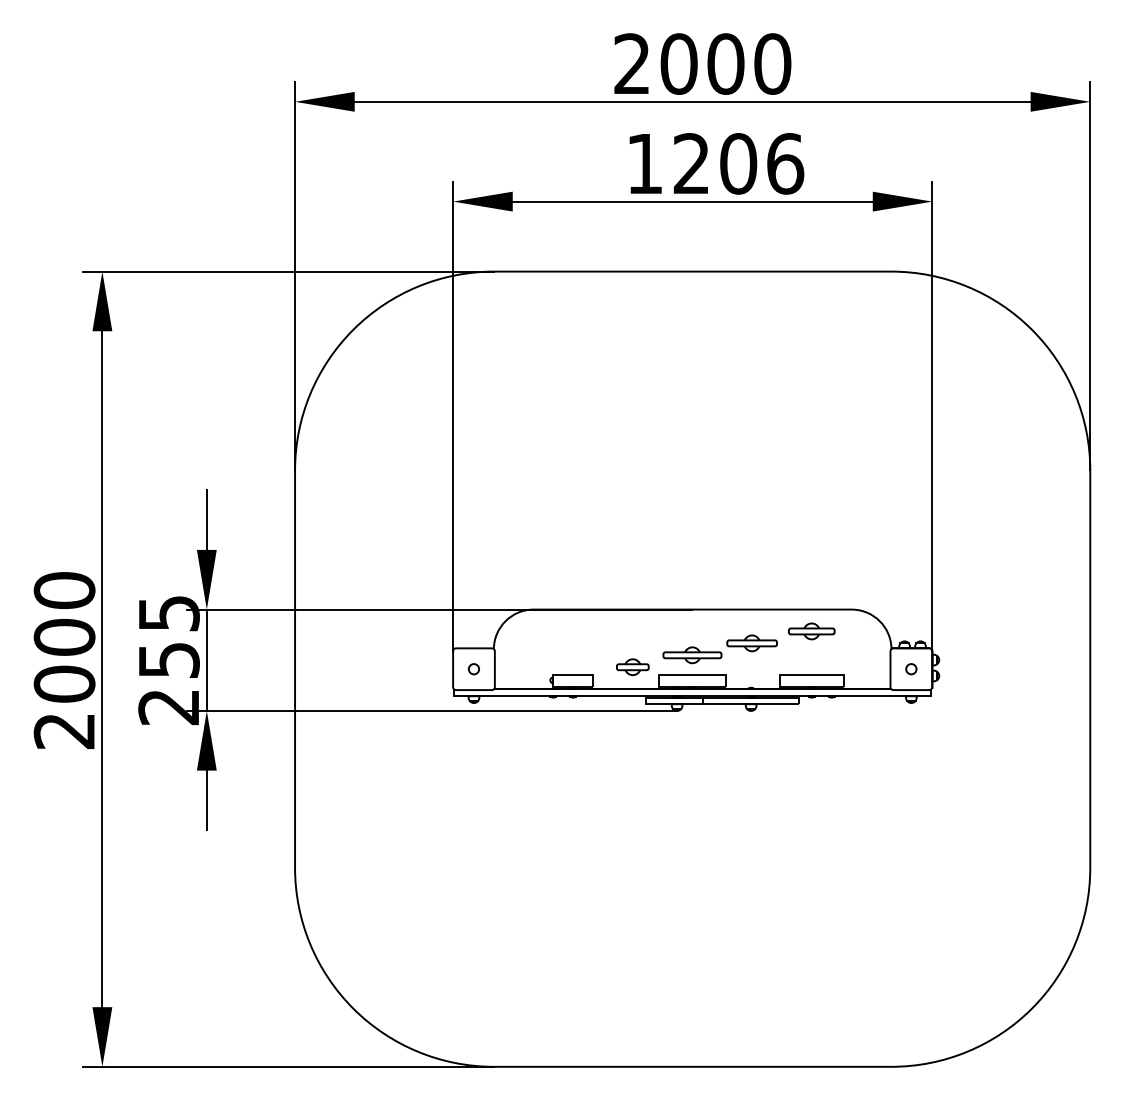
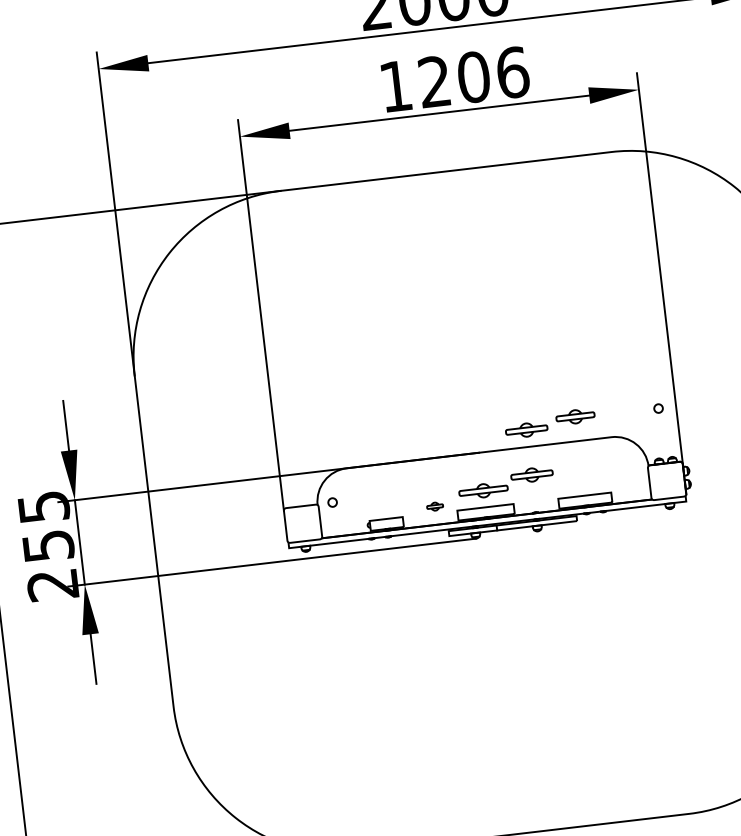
part: (751, 589) -> (526, 430), added
part: (811, 631) -> (575, 416), moved
part: (632, 667) -> (434, 506), size x0.6
circle: (473, 669) -> (332, 502), moved
circle: (911, 669) -> (658, 408), moved

